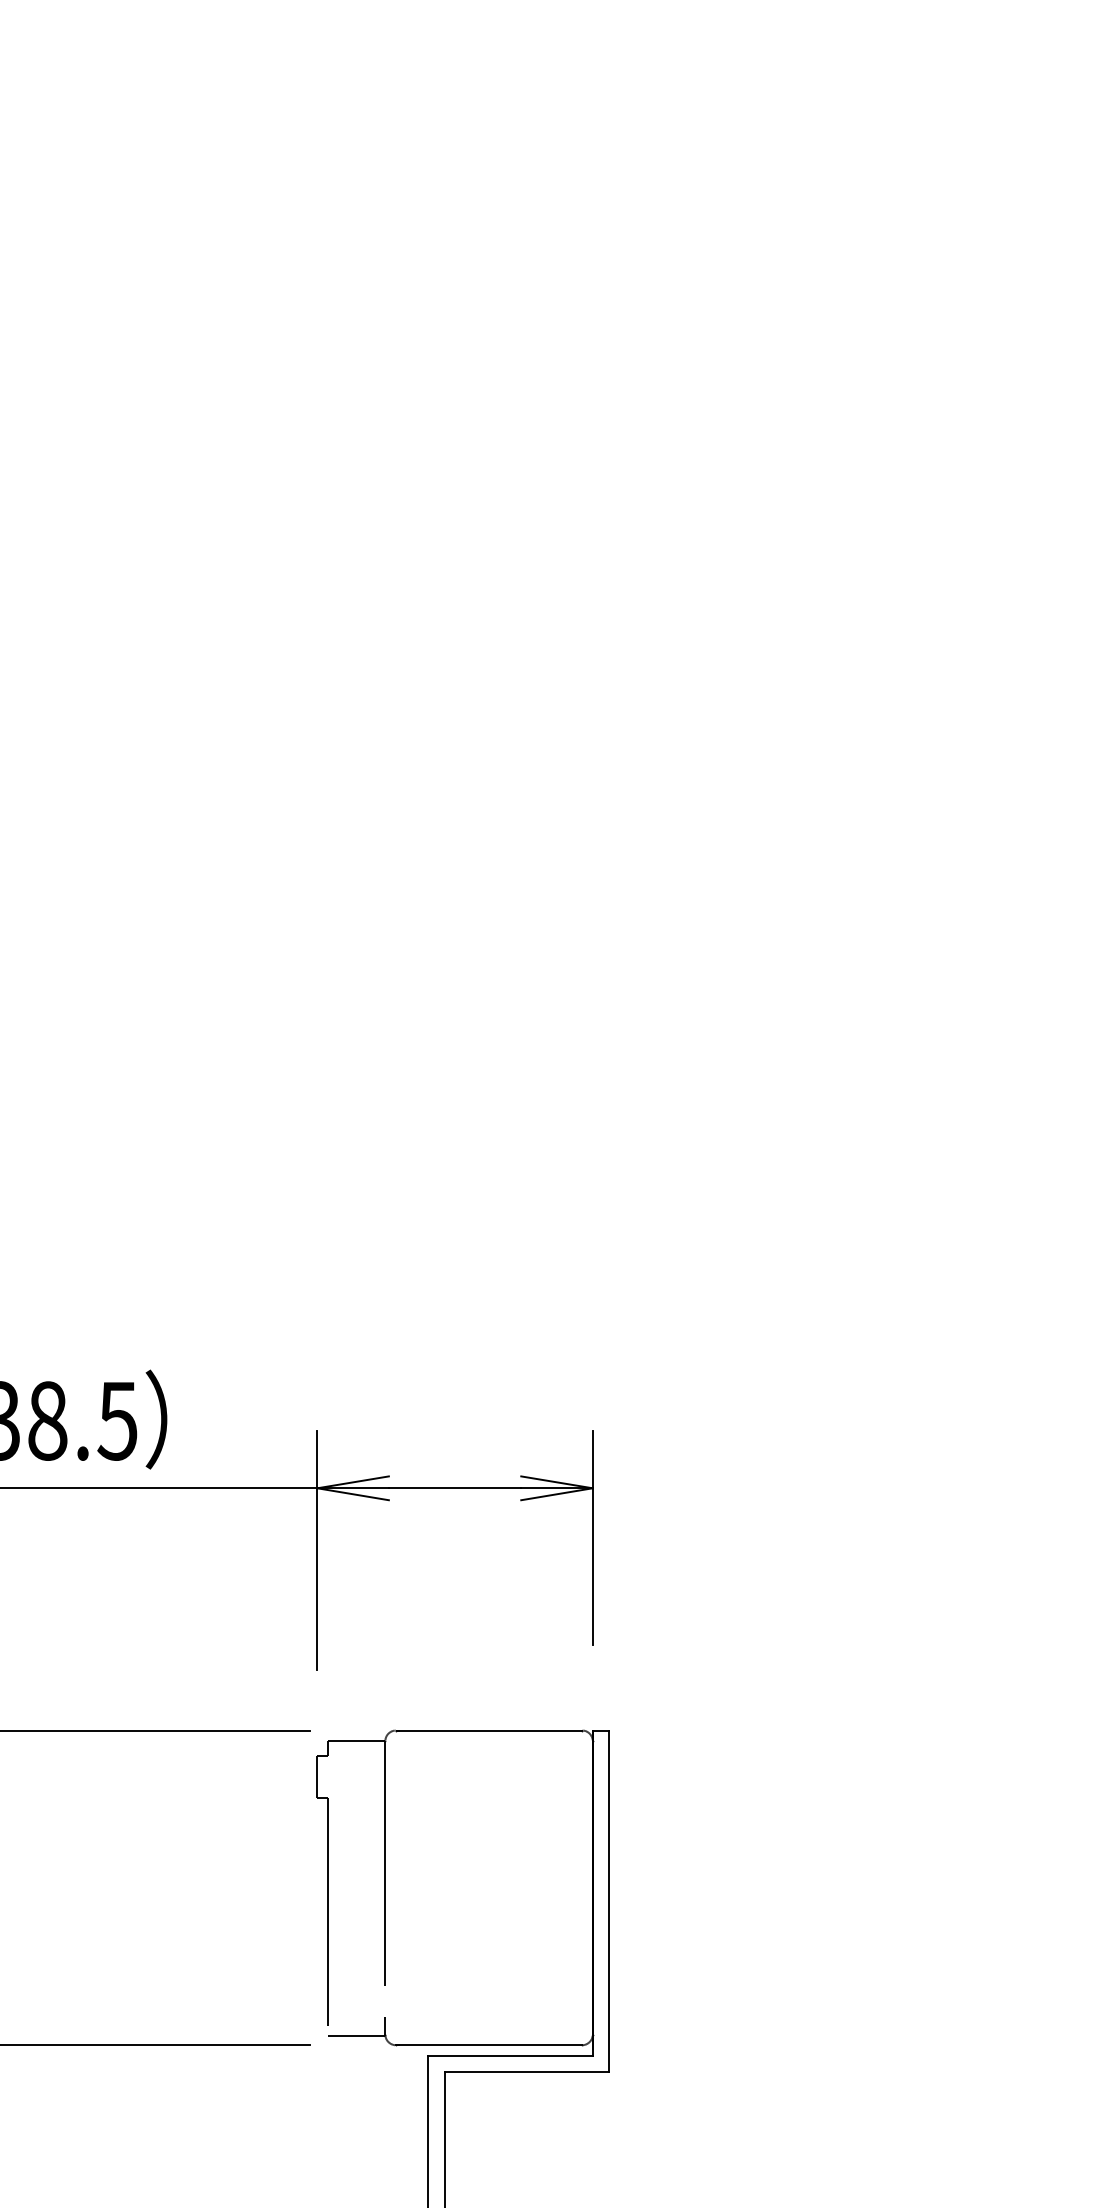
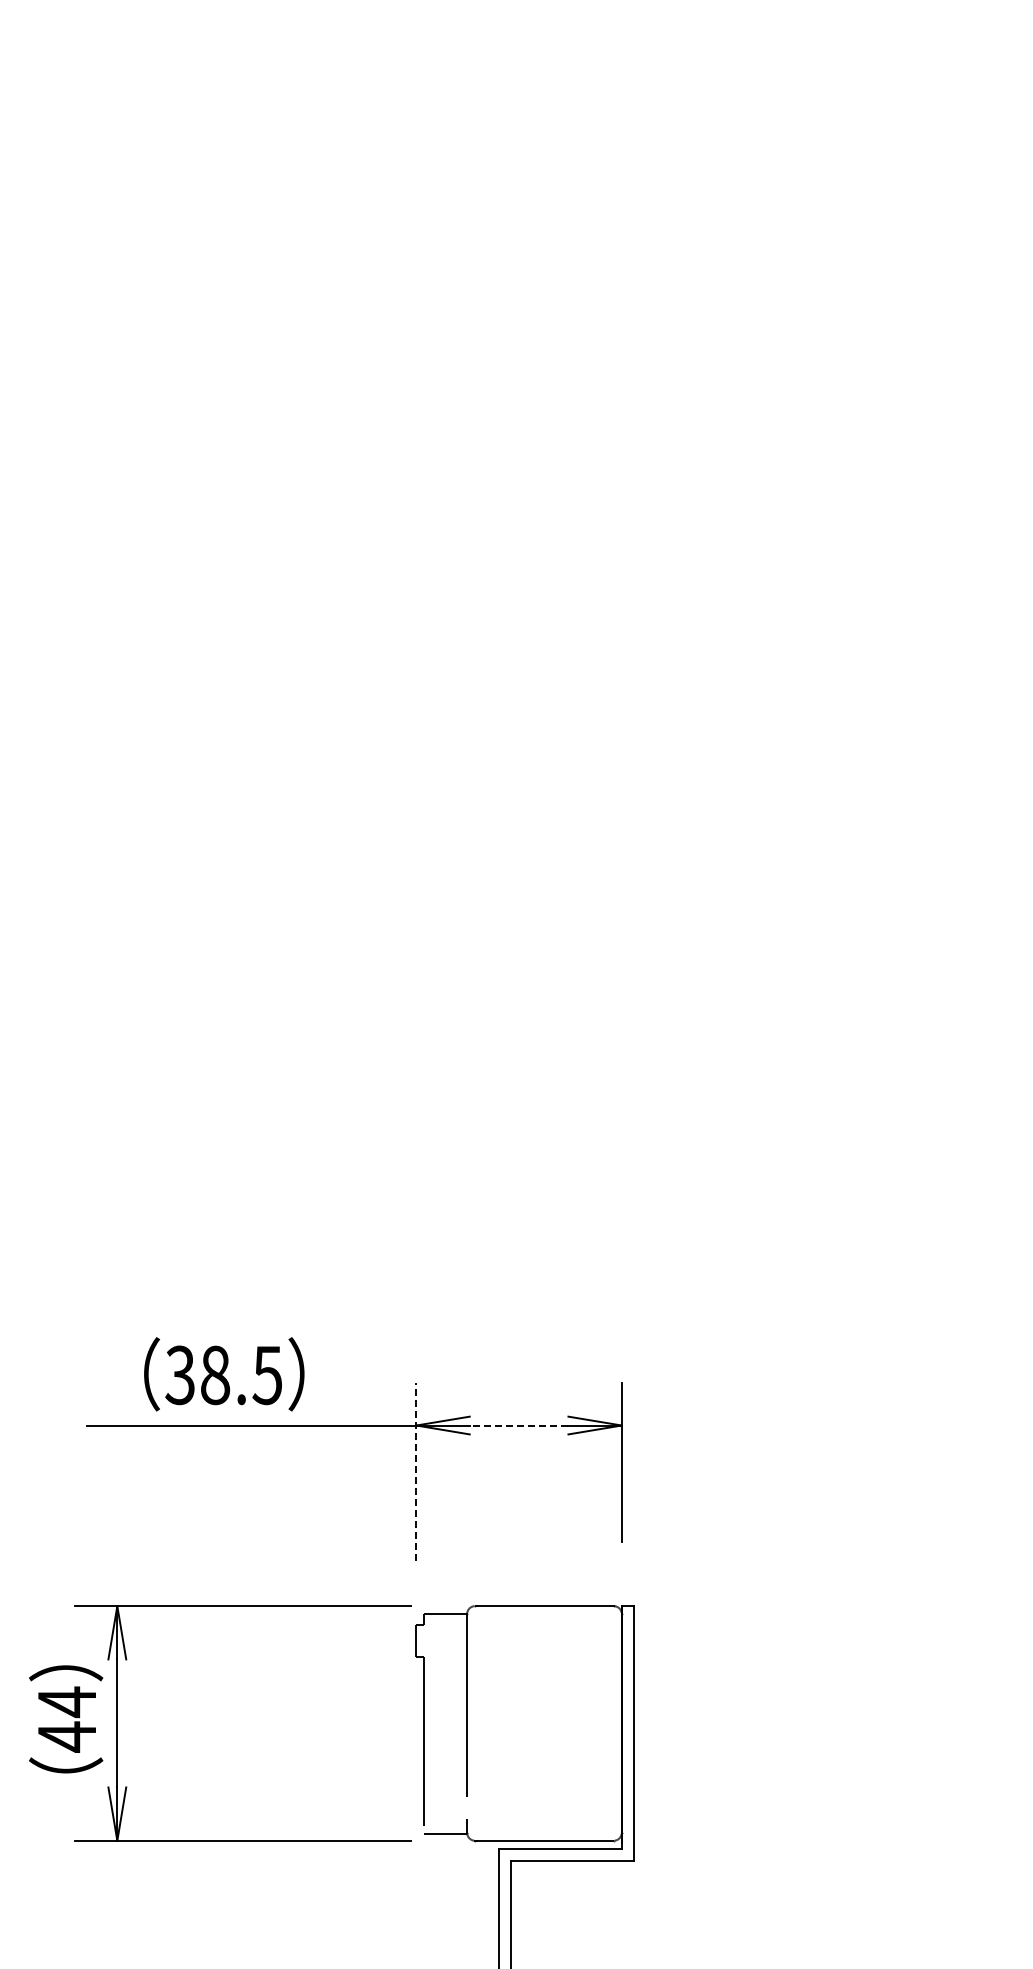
line: (454, 1488) -> (518, 1425), solid -> dashed
line: (317, 1549) -> (416, 1471), solid -> dashed

